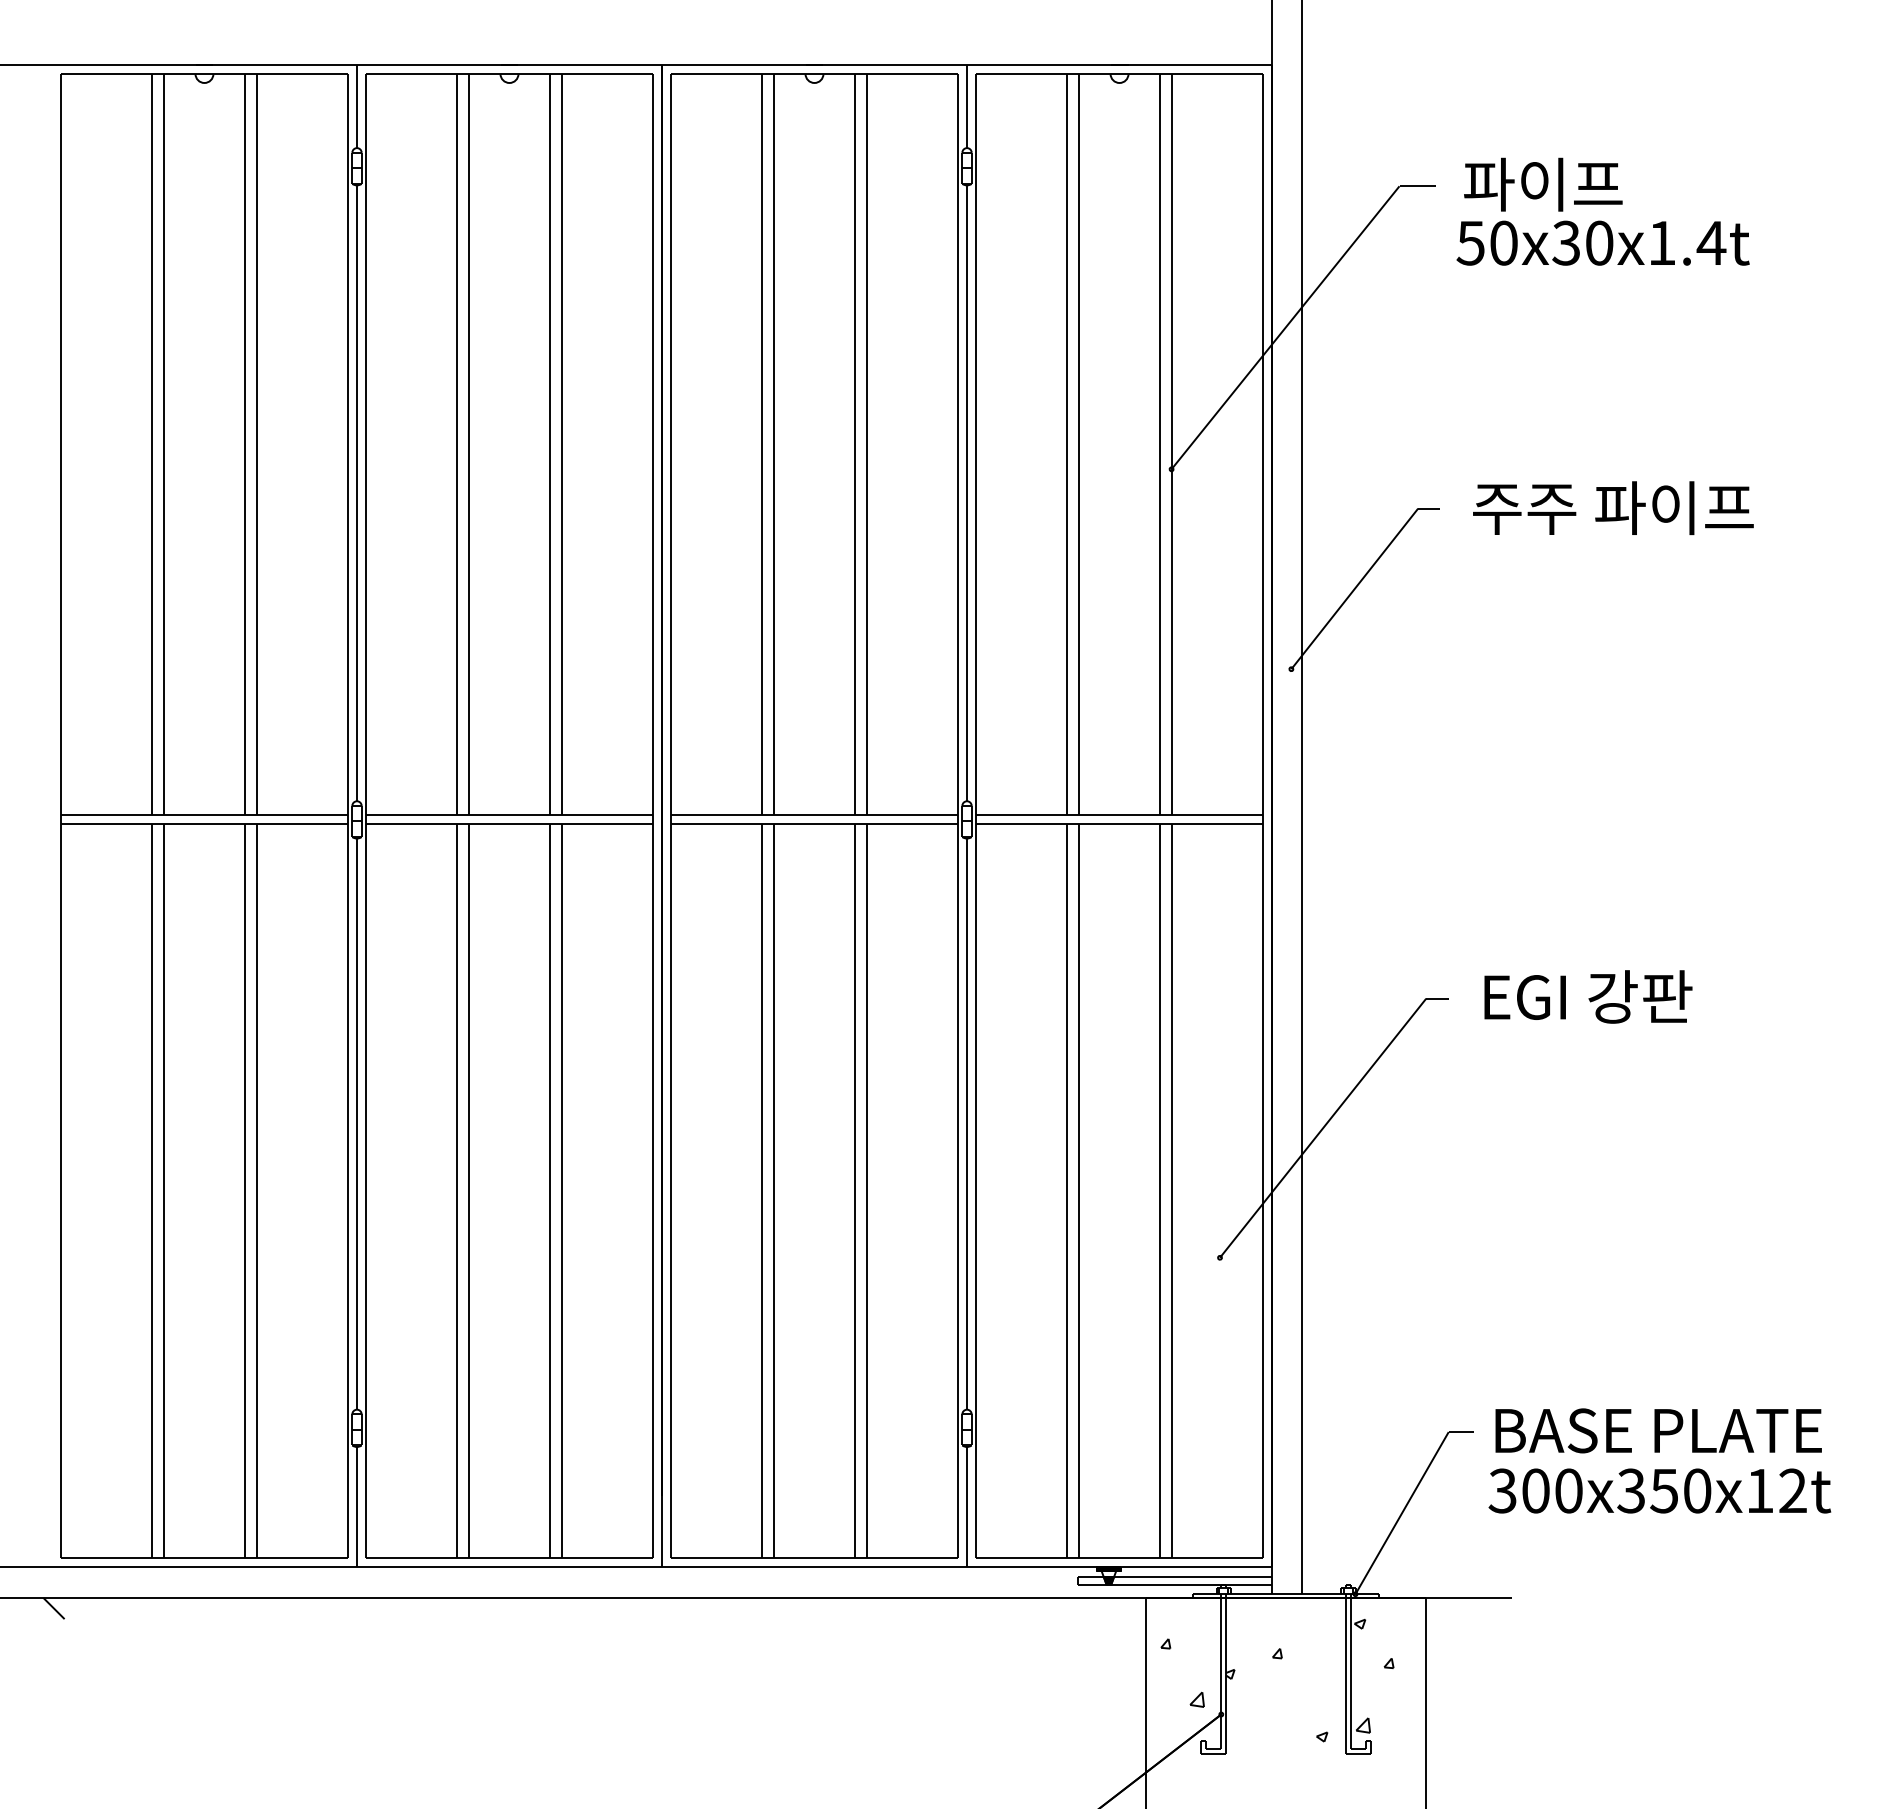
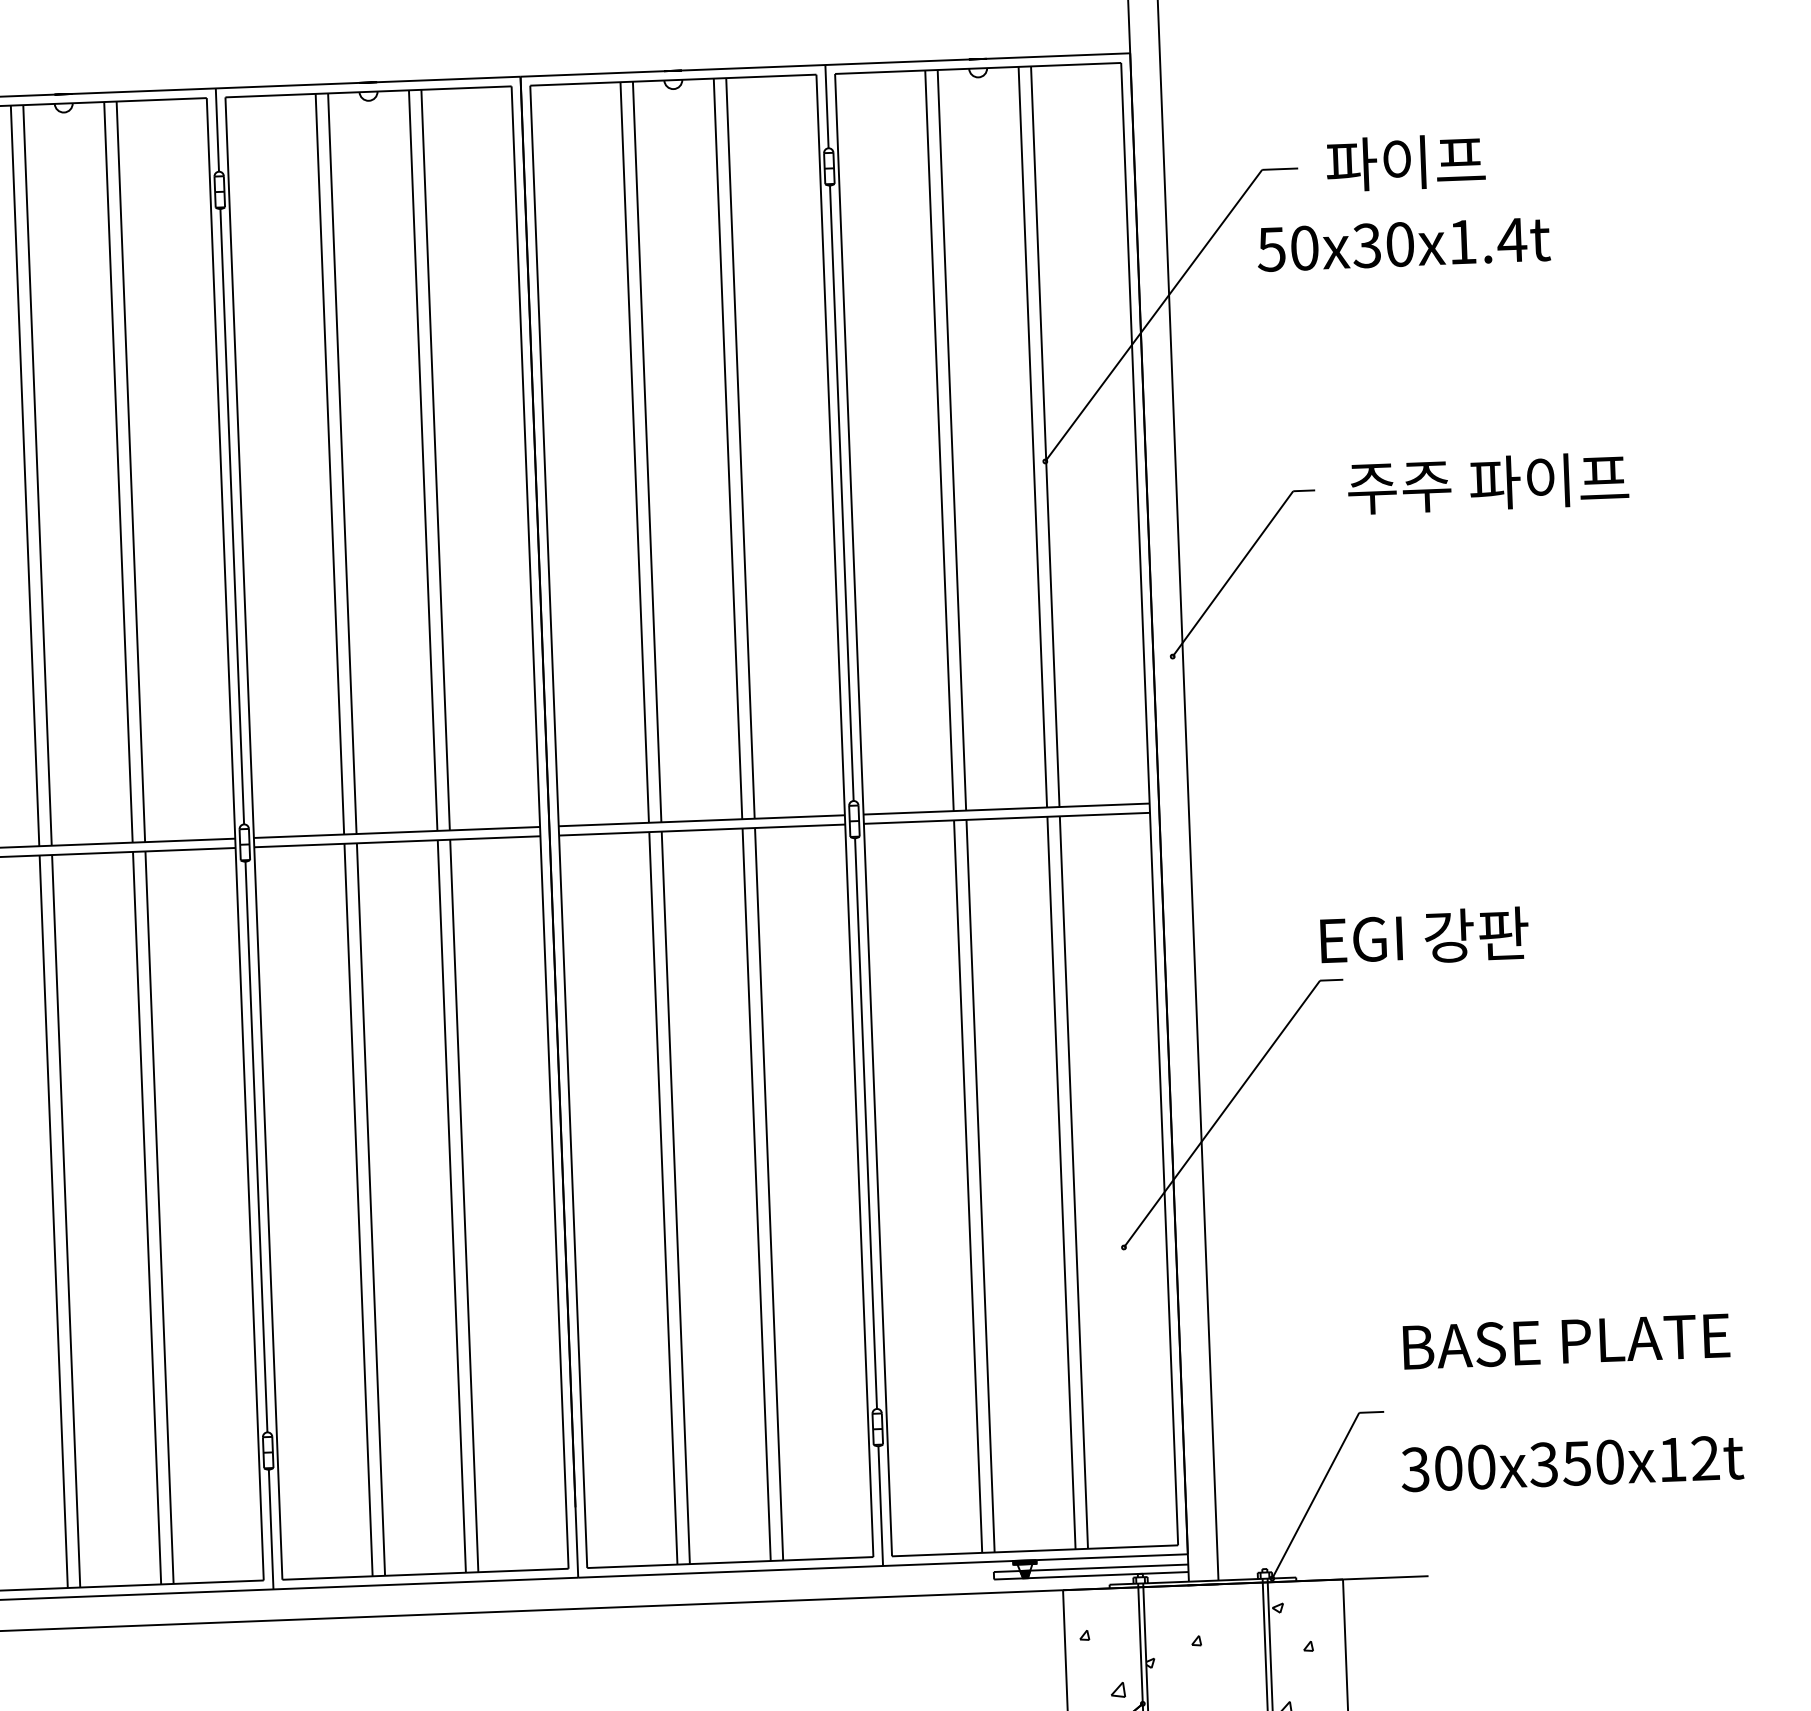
text: (1602, 242) -> (1403, 243), moved
text: (1588, 996) -> (1424, 936), moved
text: (1658, 1430) -> (1566, 1341), moved

